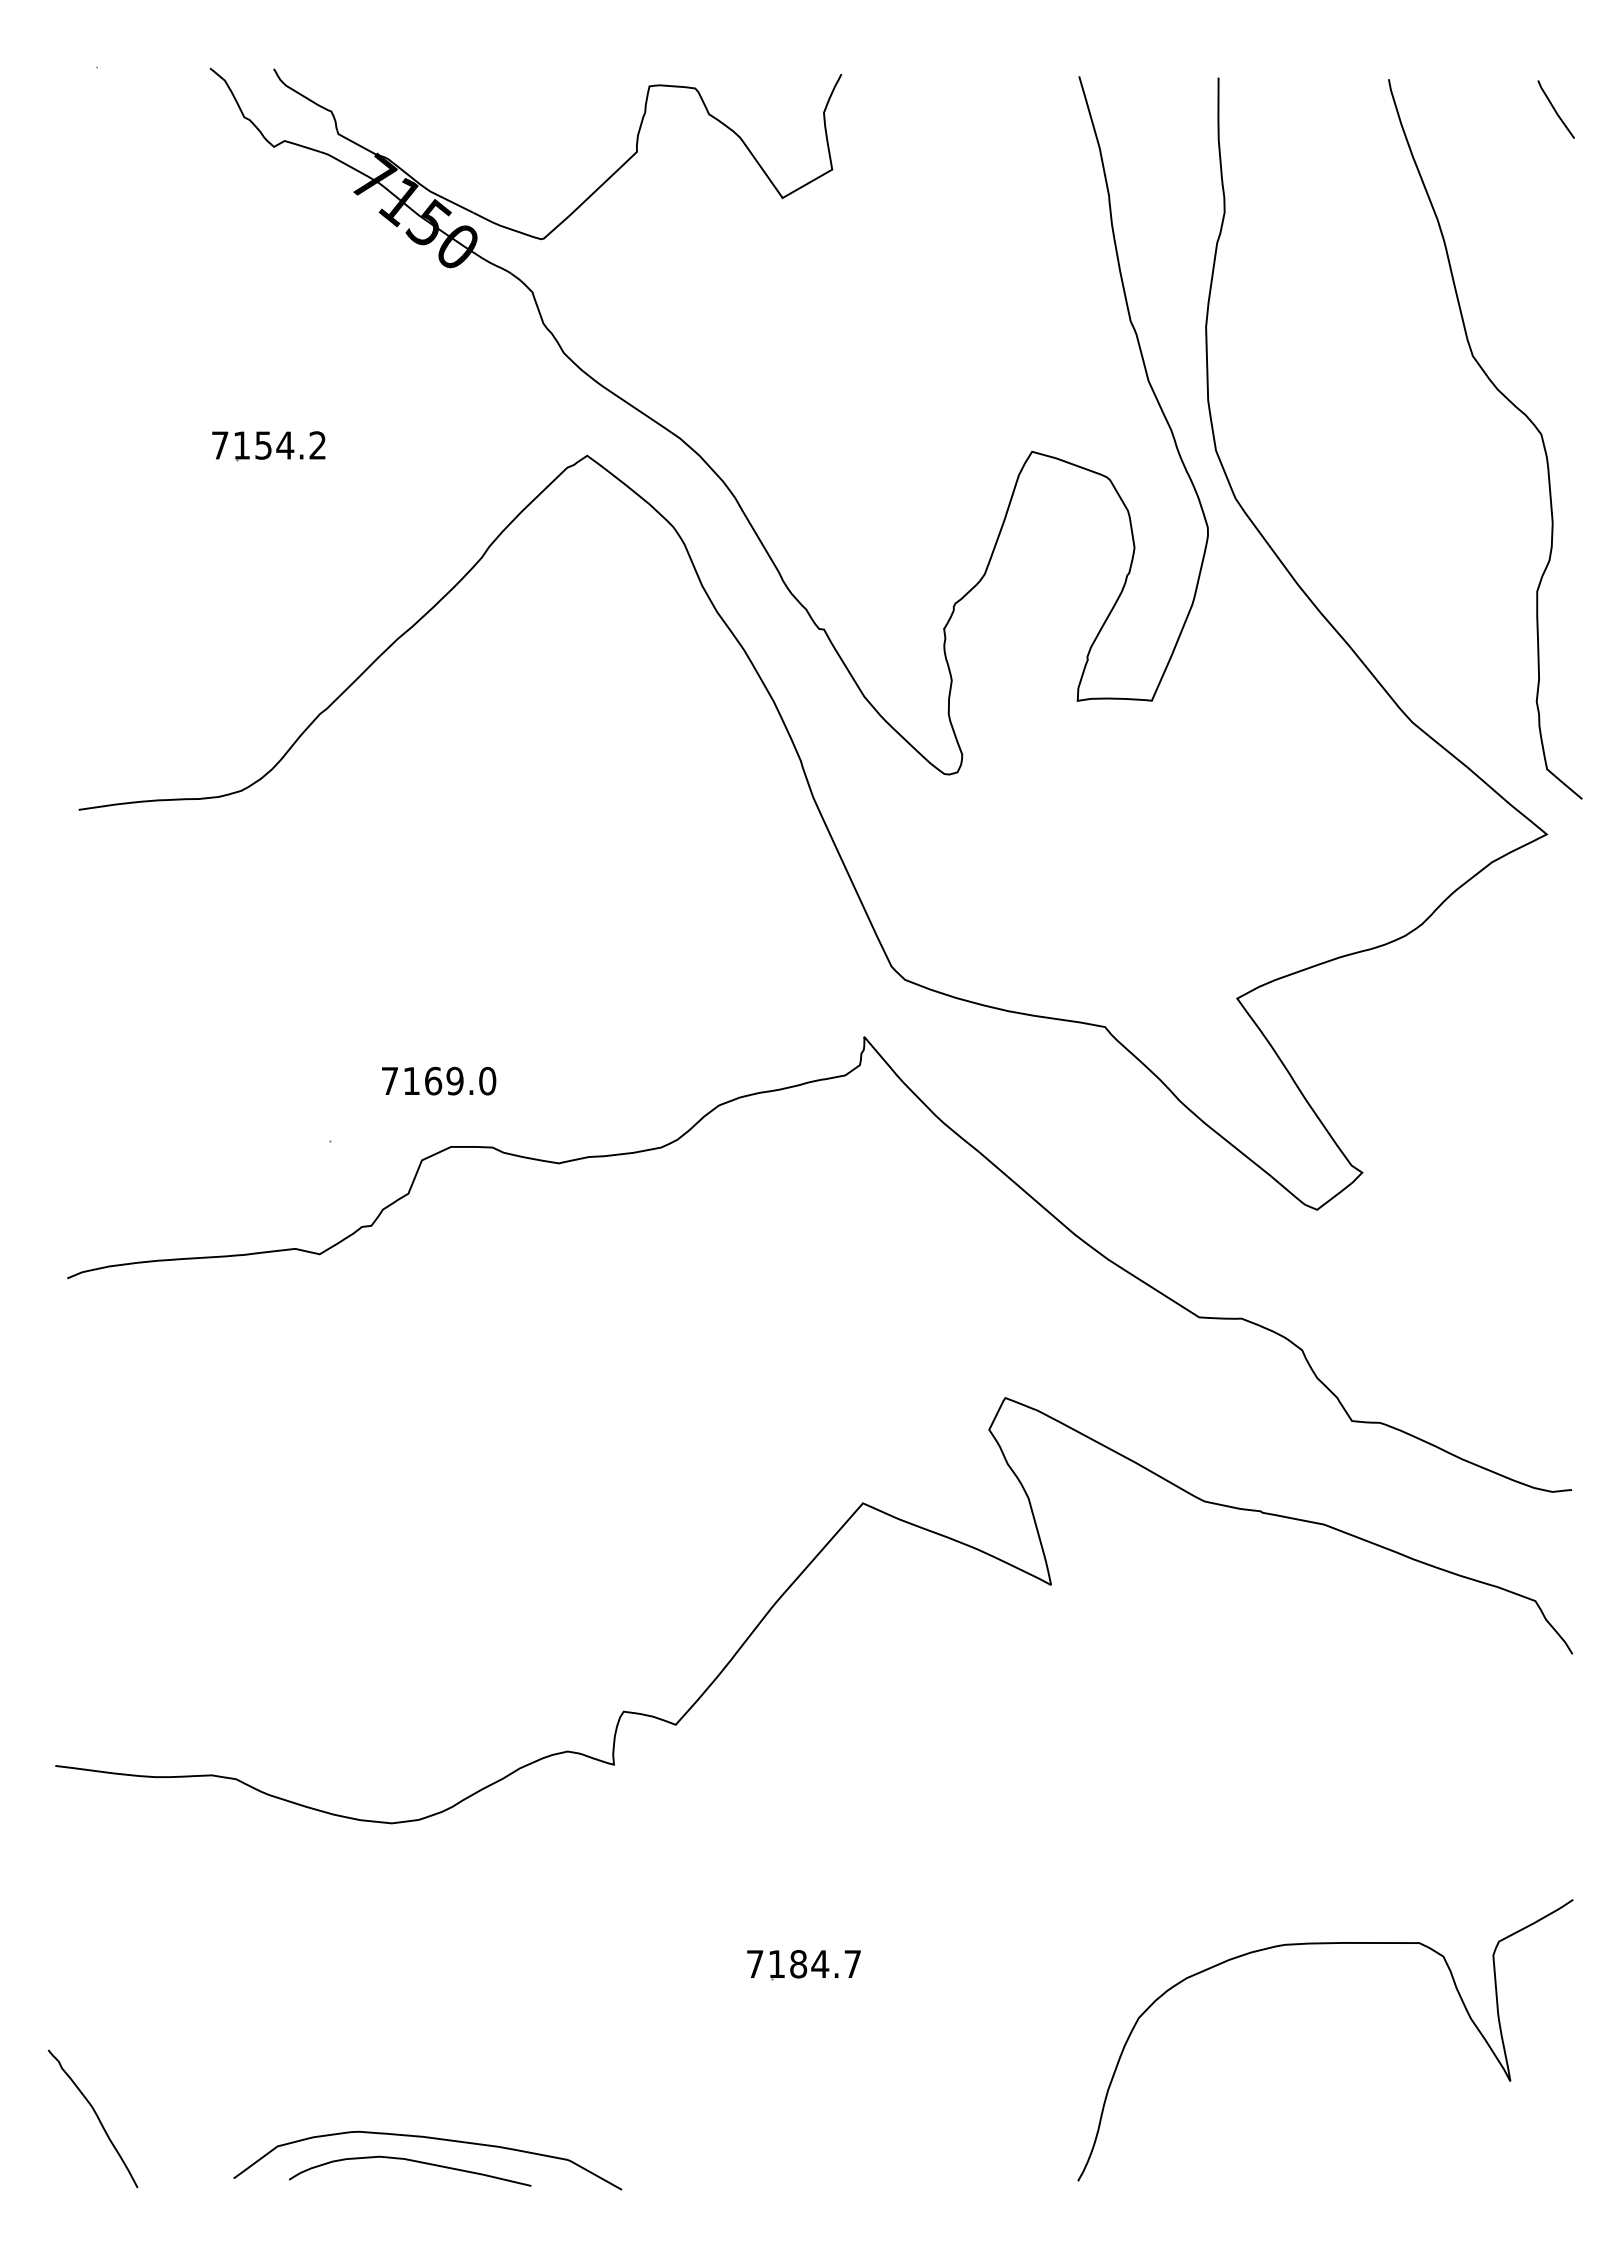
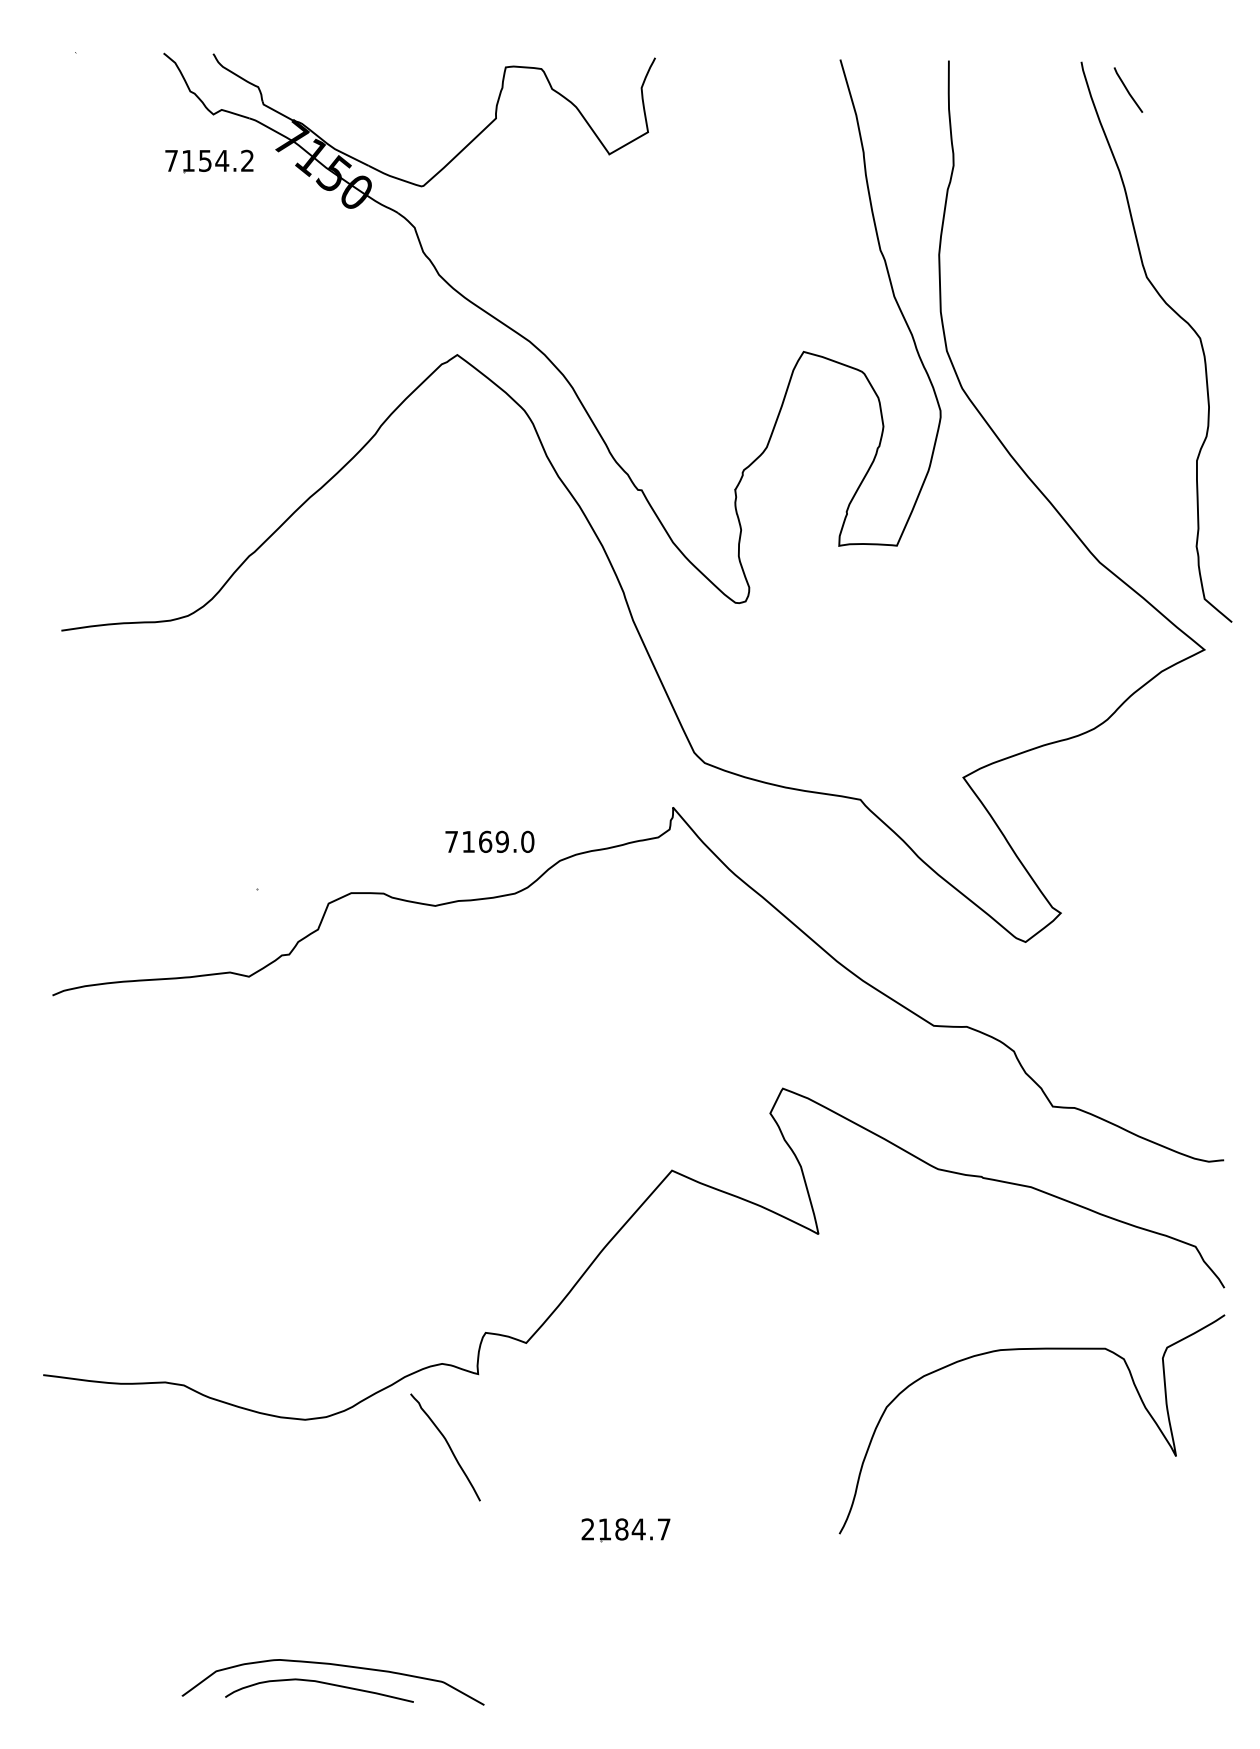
line: (1555, 109) -> (1127, 90), moved
part: (268, 446) -> (209, 161), moved
text: (439, 1080) -> (490, 841), moved
curve: (1325, 1944) -> (1032, 1349), moved
text: (755, 1963) -> (588, 1528), 7184.7 -> 2184.7
curve: (95, 2115) -> (447, 1444), moved

